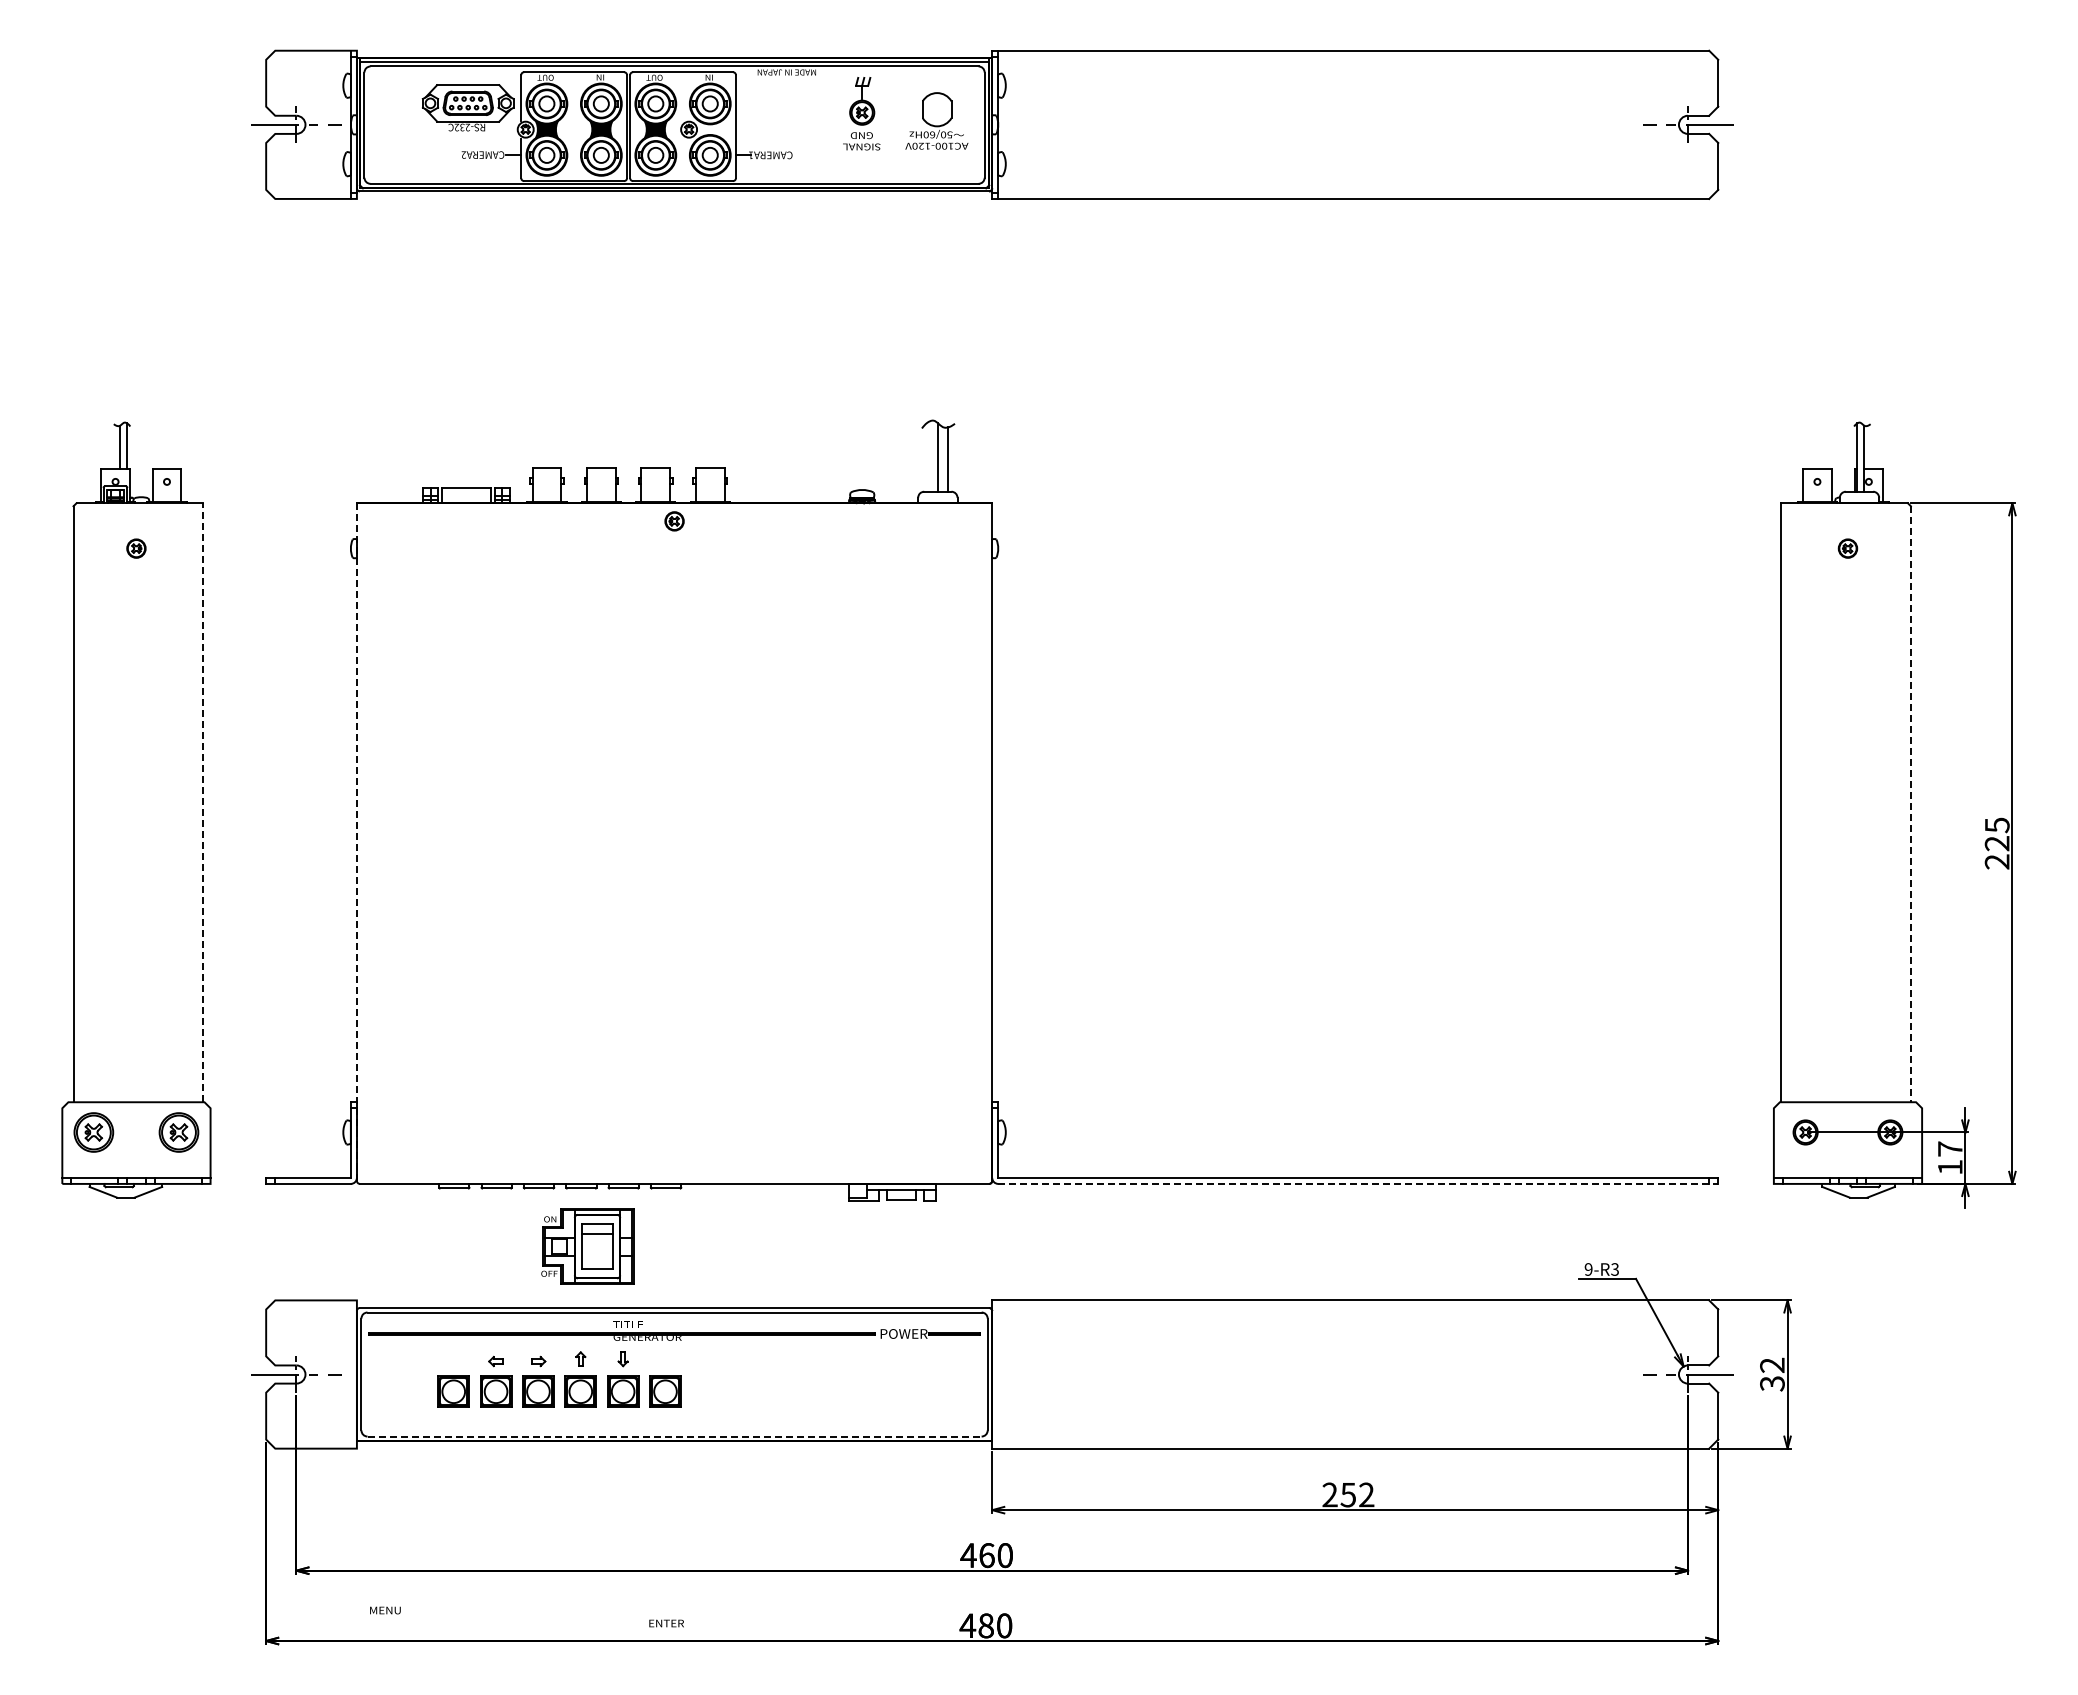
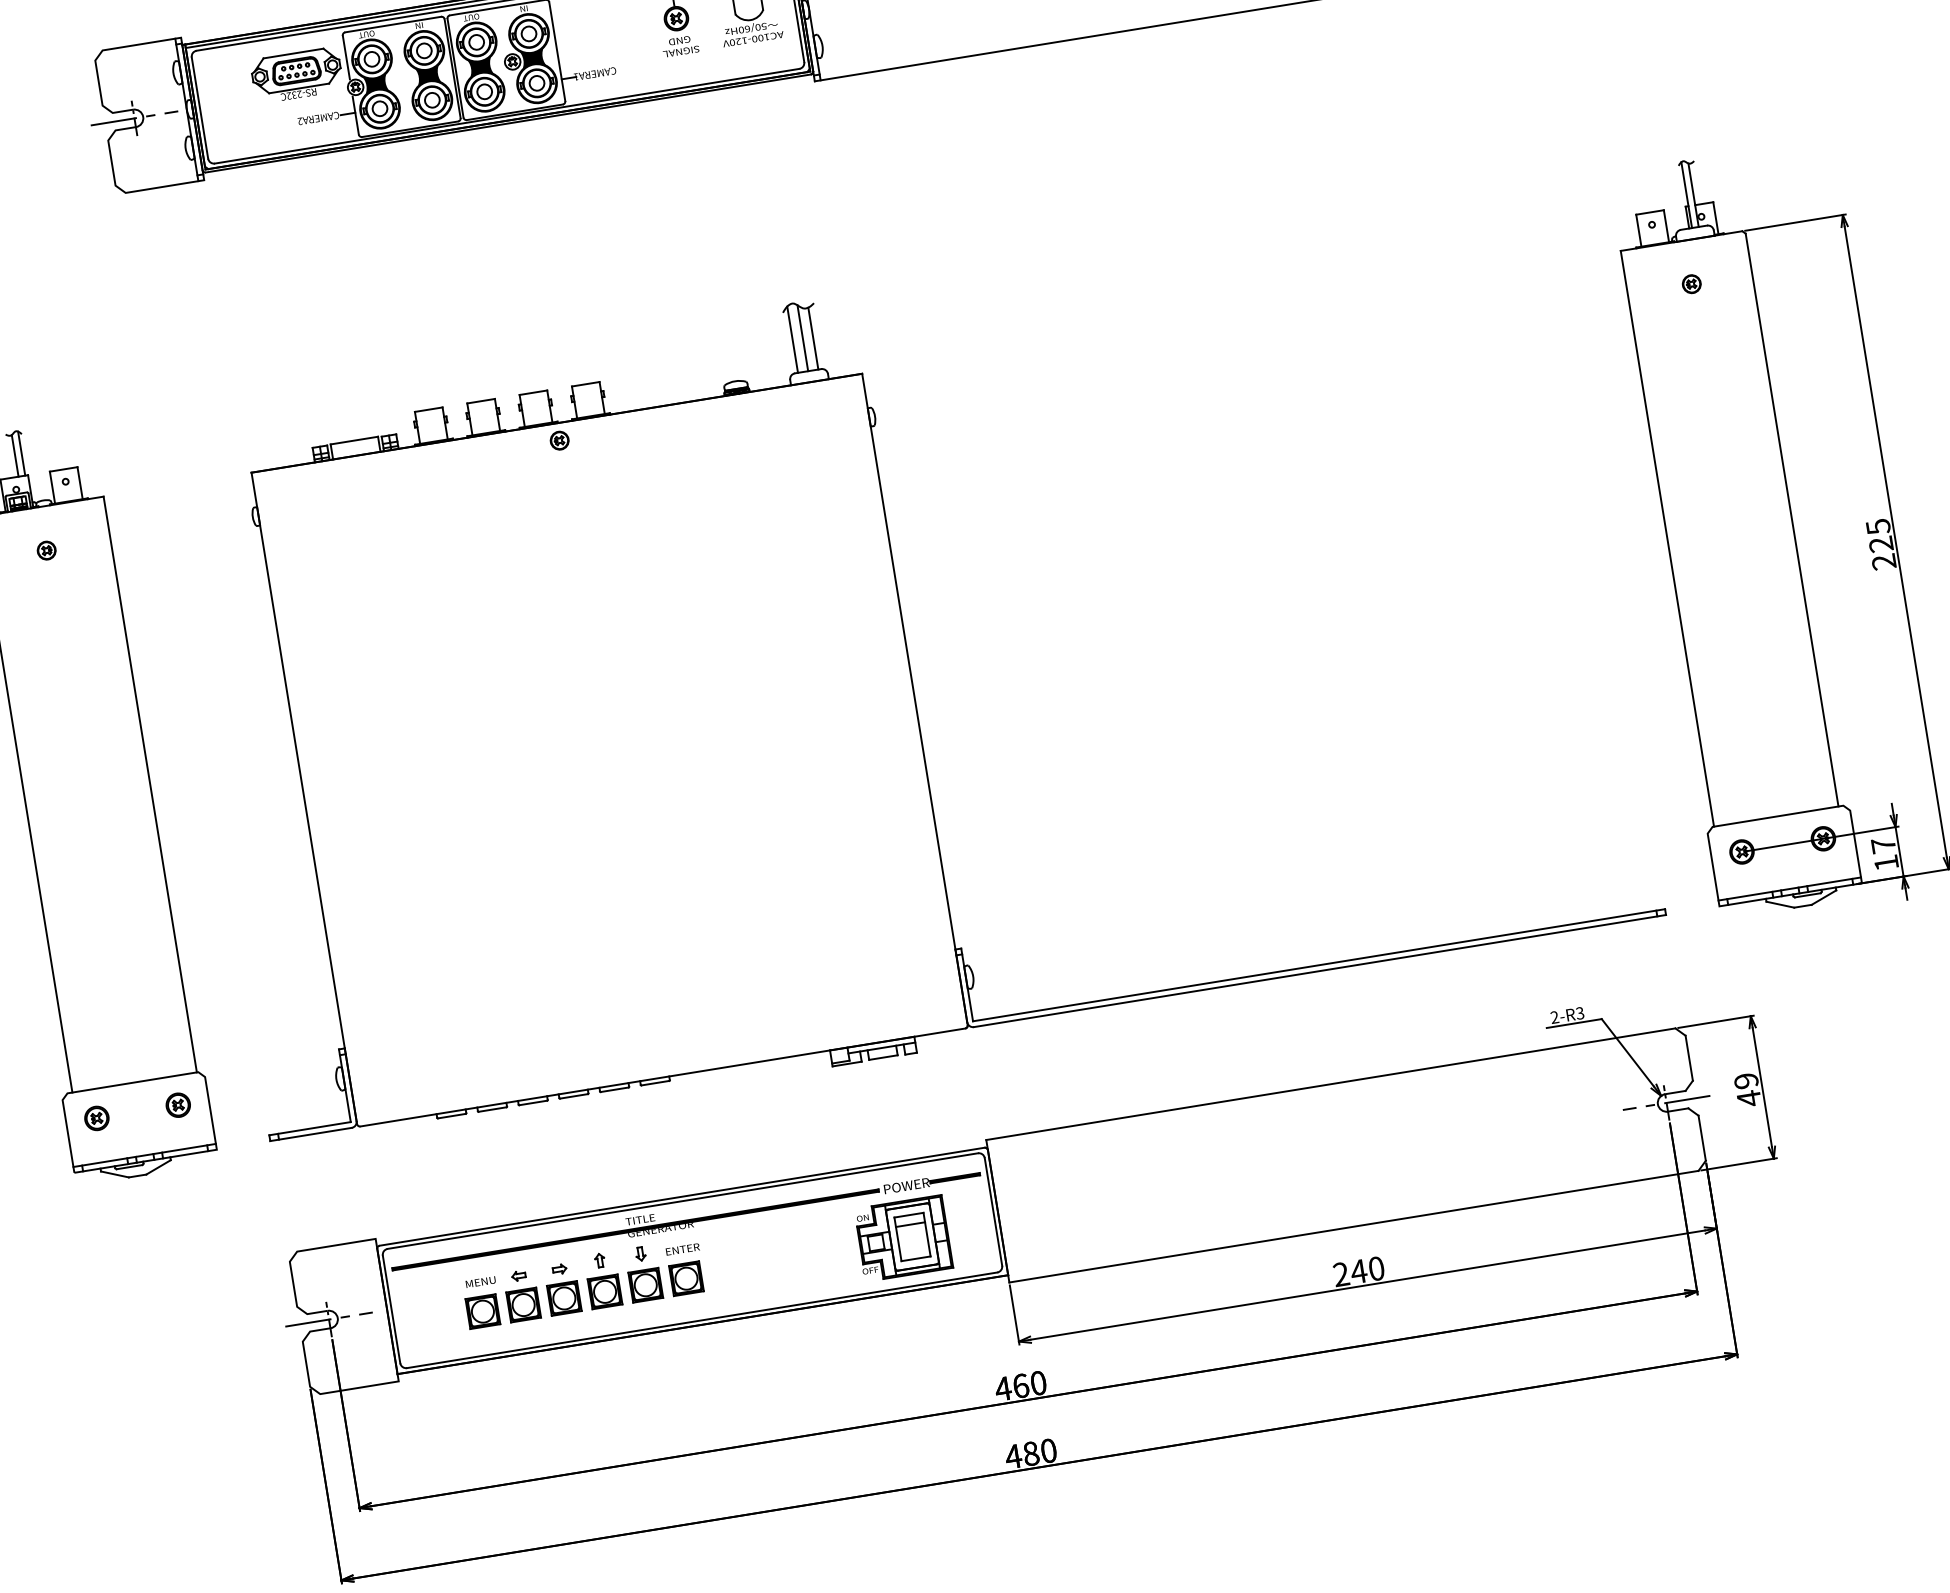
fill: (710, 129) -> (533, 58), added
line: (927, 456) -> (792, 338), added
line: (203, 802) -> (150, 784), dashed -> solid
line: (1910, 804) -> (1791, 520), dashed -> solid
line: (356, 842) -> (303, 798), dashed -> solid
part: (94, 1132) -> (97, 1118), size x0.62
part: (178, 1132) -> (178, 1105), size x0.62
line: (1358, 1183) -> (1320, 970), dashed -> solid
part: (587, 1246) -> (902, 1238), moved
text: (1588, 1269) -> (1554, 1017), 9-R3 -> 2-R3
text: (1772, 1374) -> (1747, 1089), 32 -> 49
line: (675, 1436) -> (703, 1320), dashed -> solid
text: (1357, 1494) -> (1367, 1269), 252 -> 240
text: (385, 1610) -> (480, 1282), moved
text: (666, 1623) -> (682, 1249), moved

